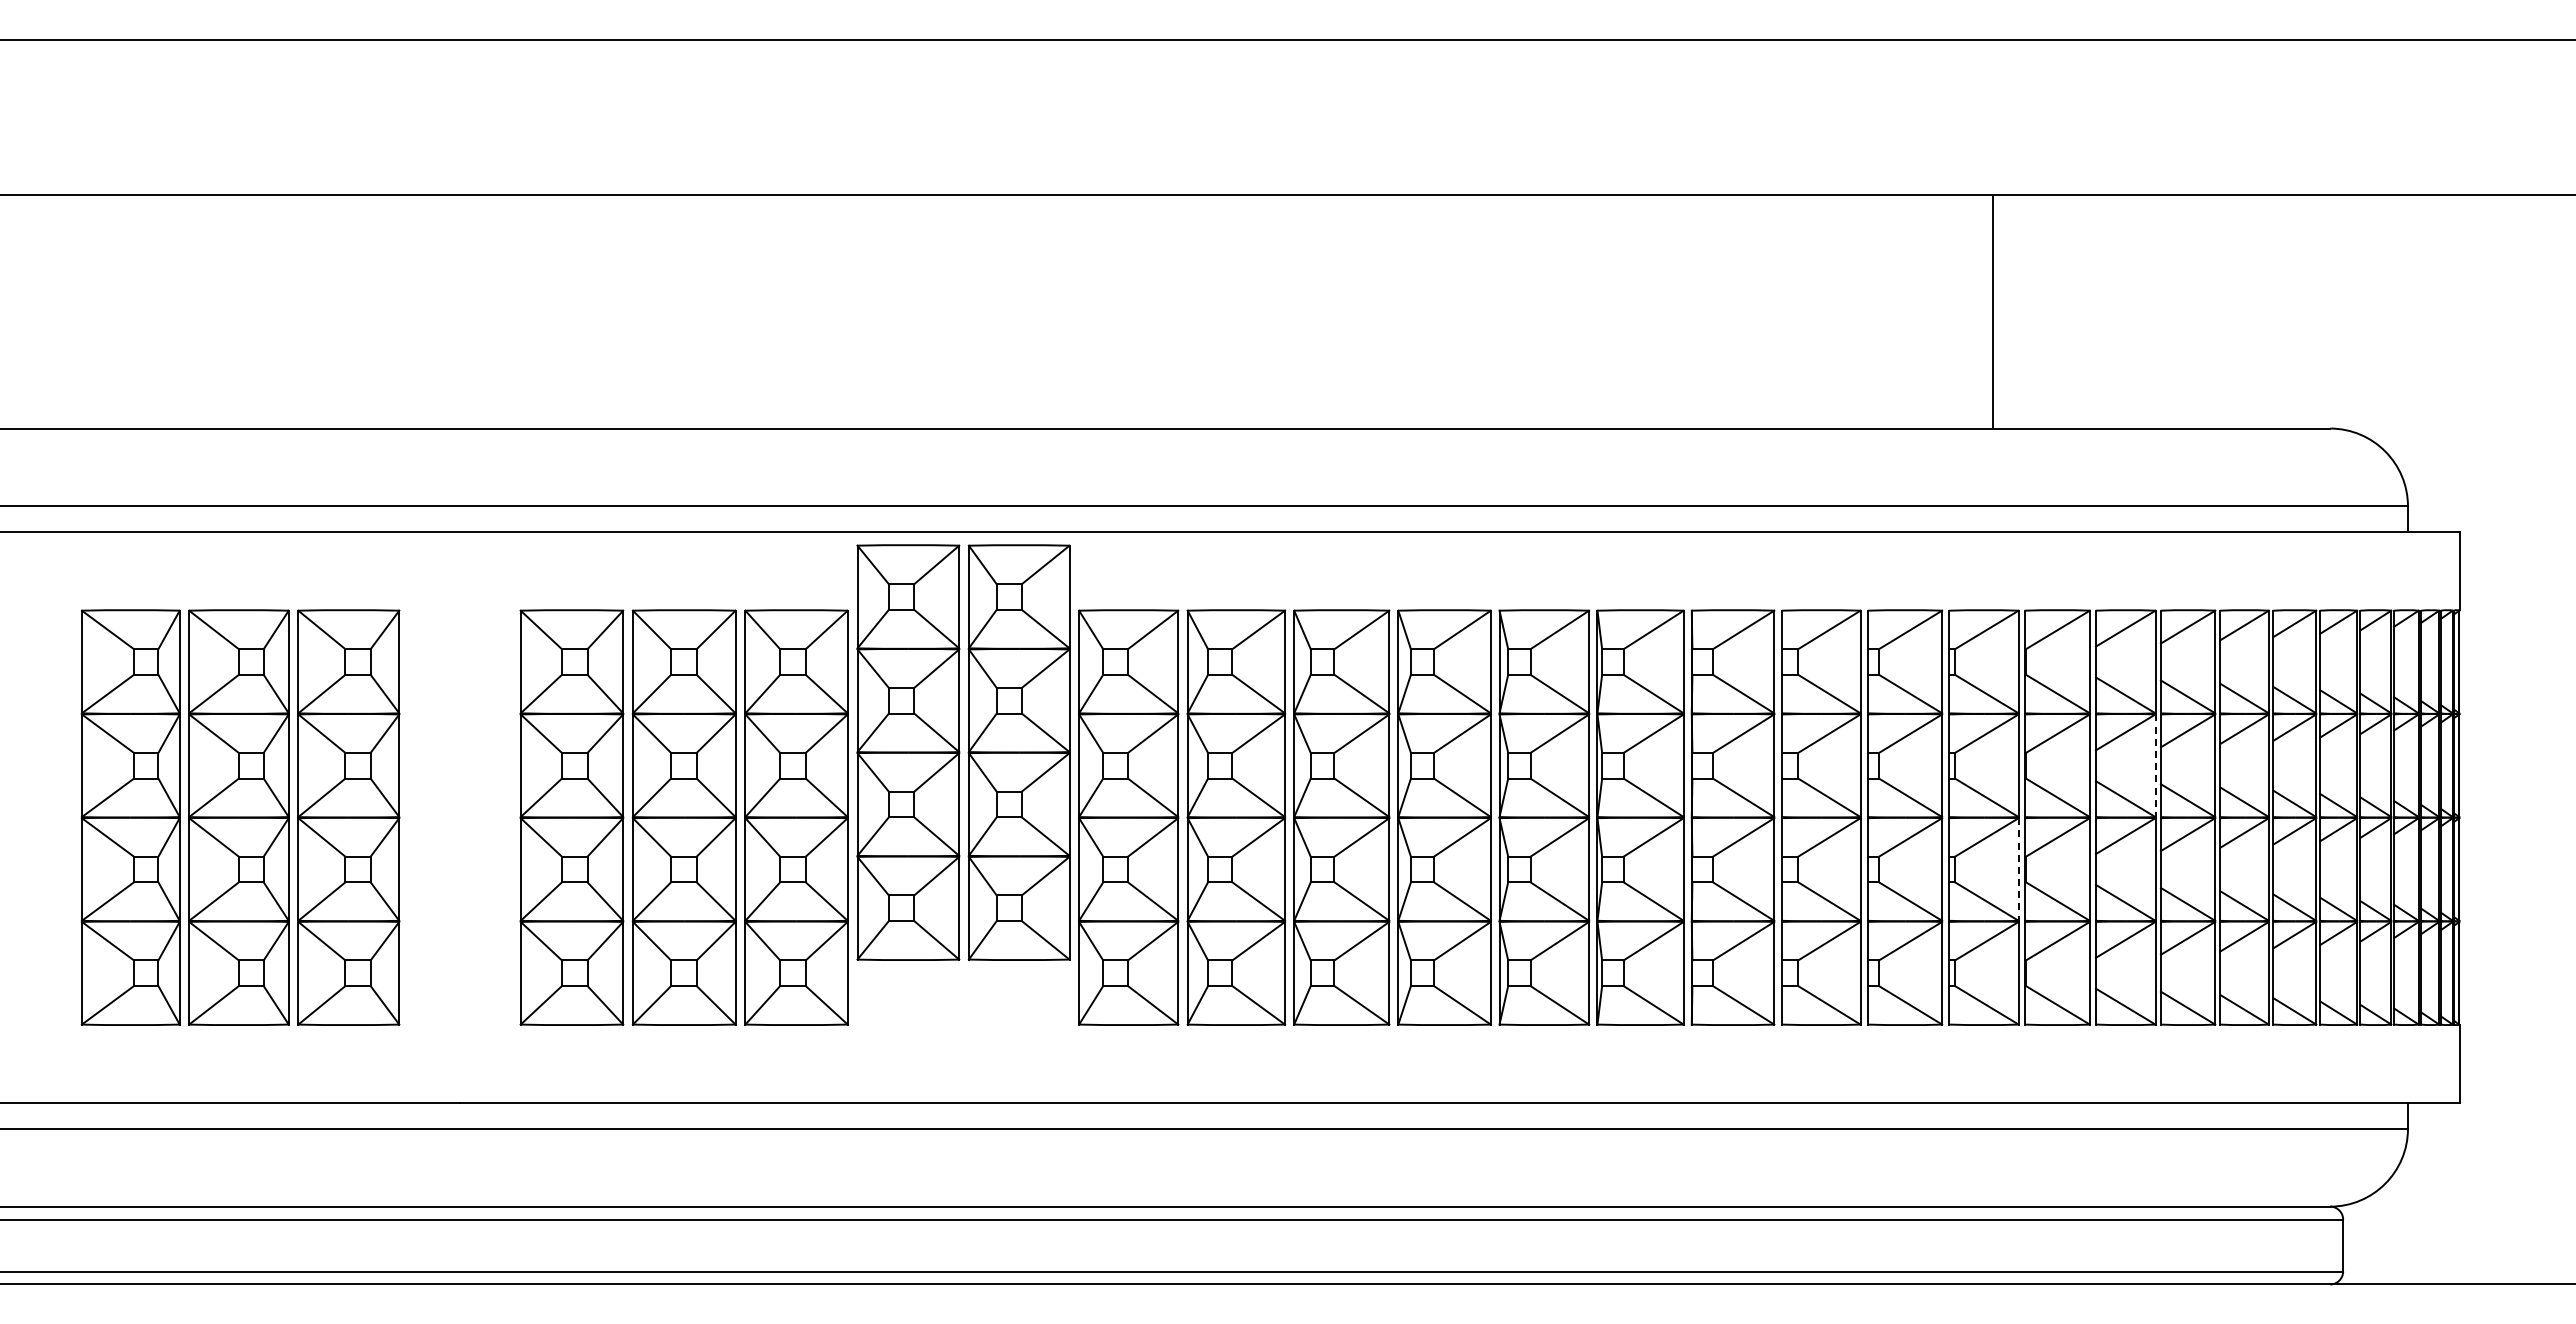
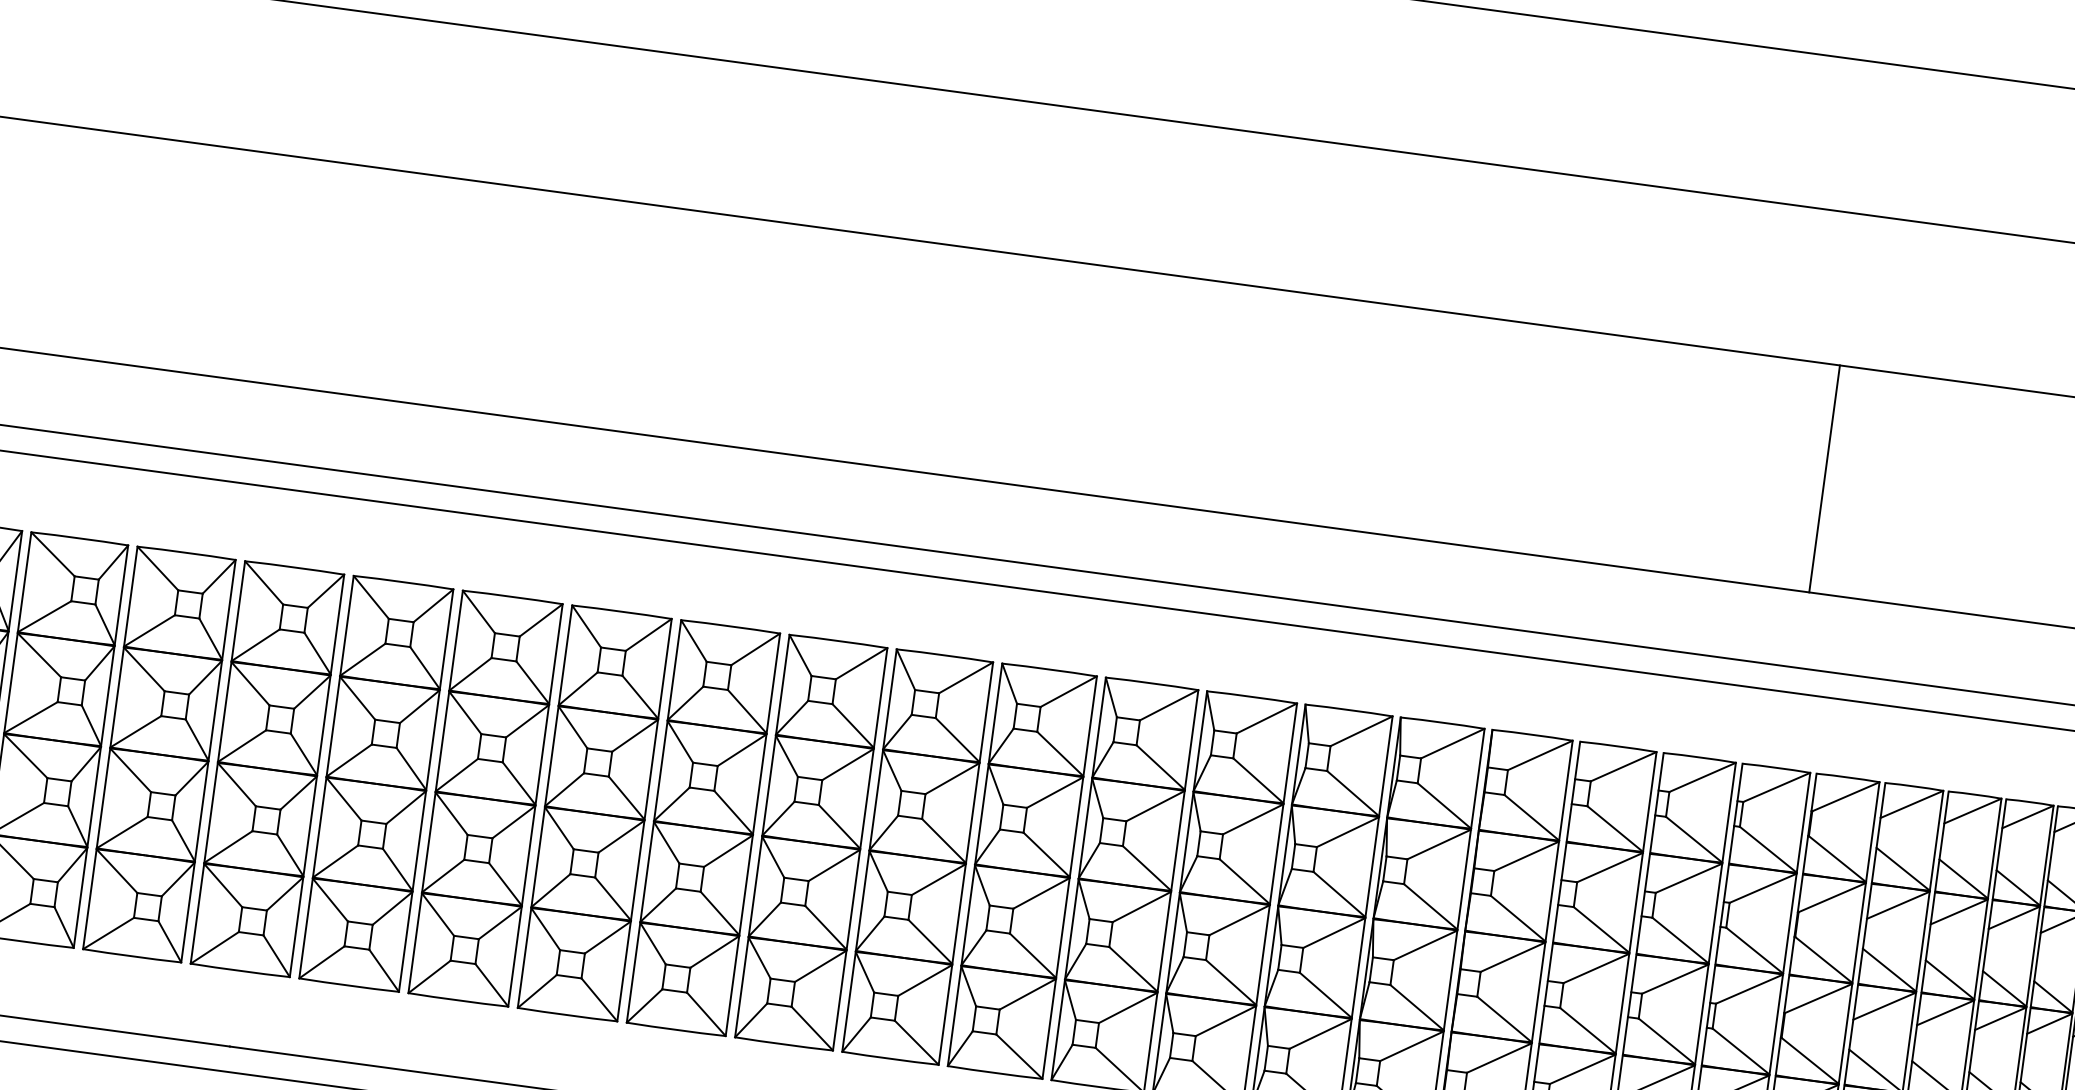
part: (963, 752) -> (757, 835), moved
line: (2155, 766) -> (1922, 942), dashed -> solid
part: (459, 817) -> (267, 768), added
line: (2018, 870) -> (1775, 1025), dashed -> solid

